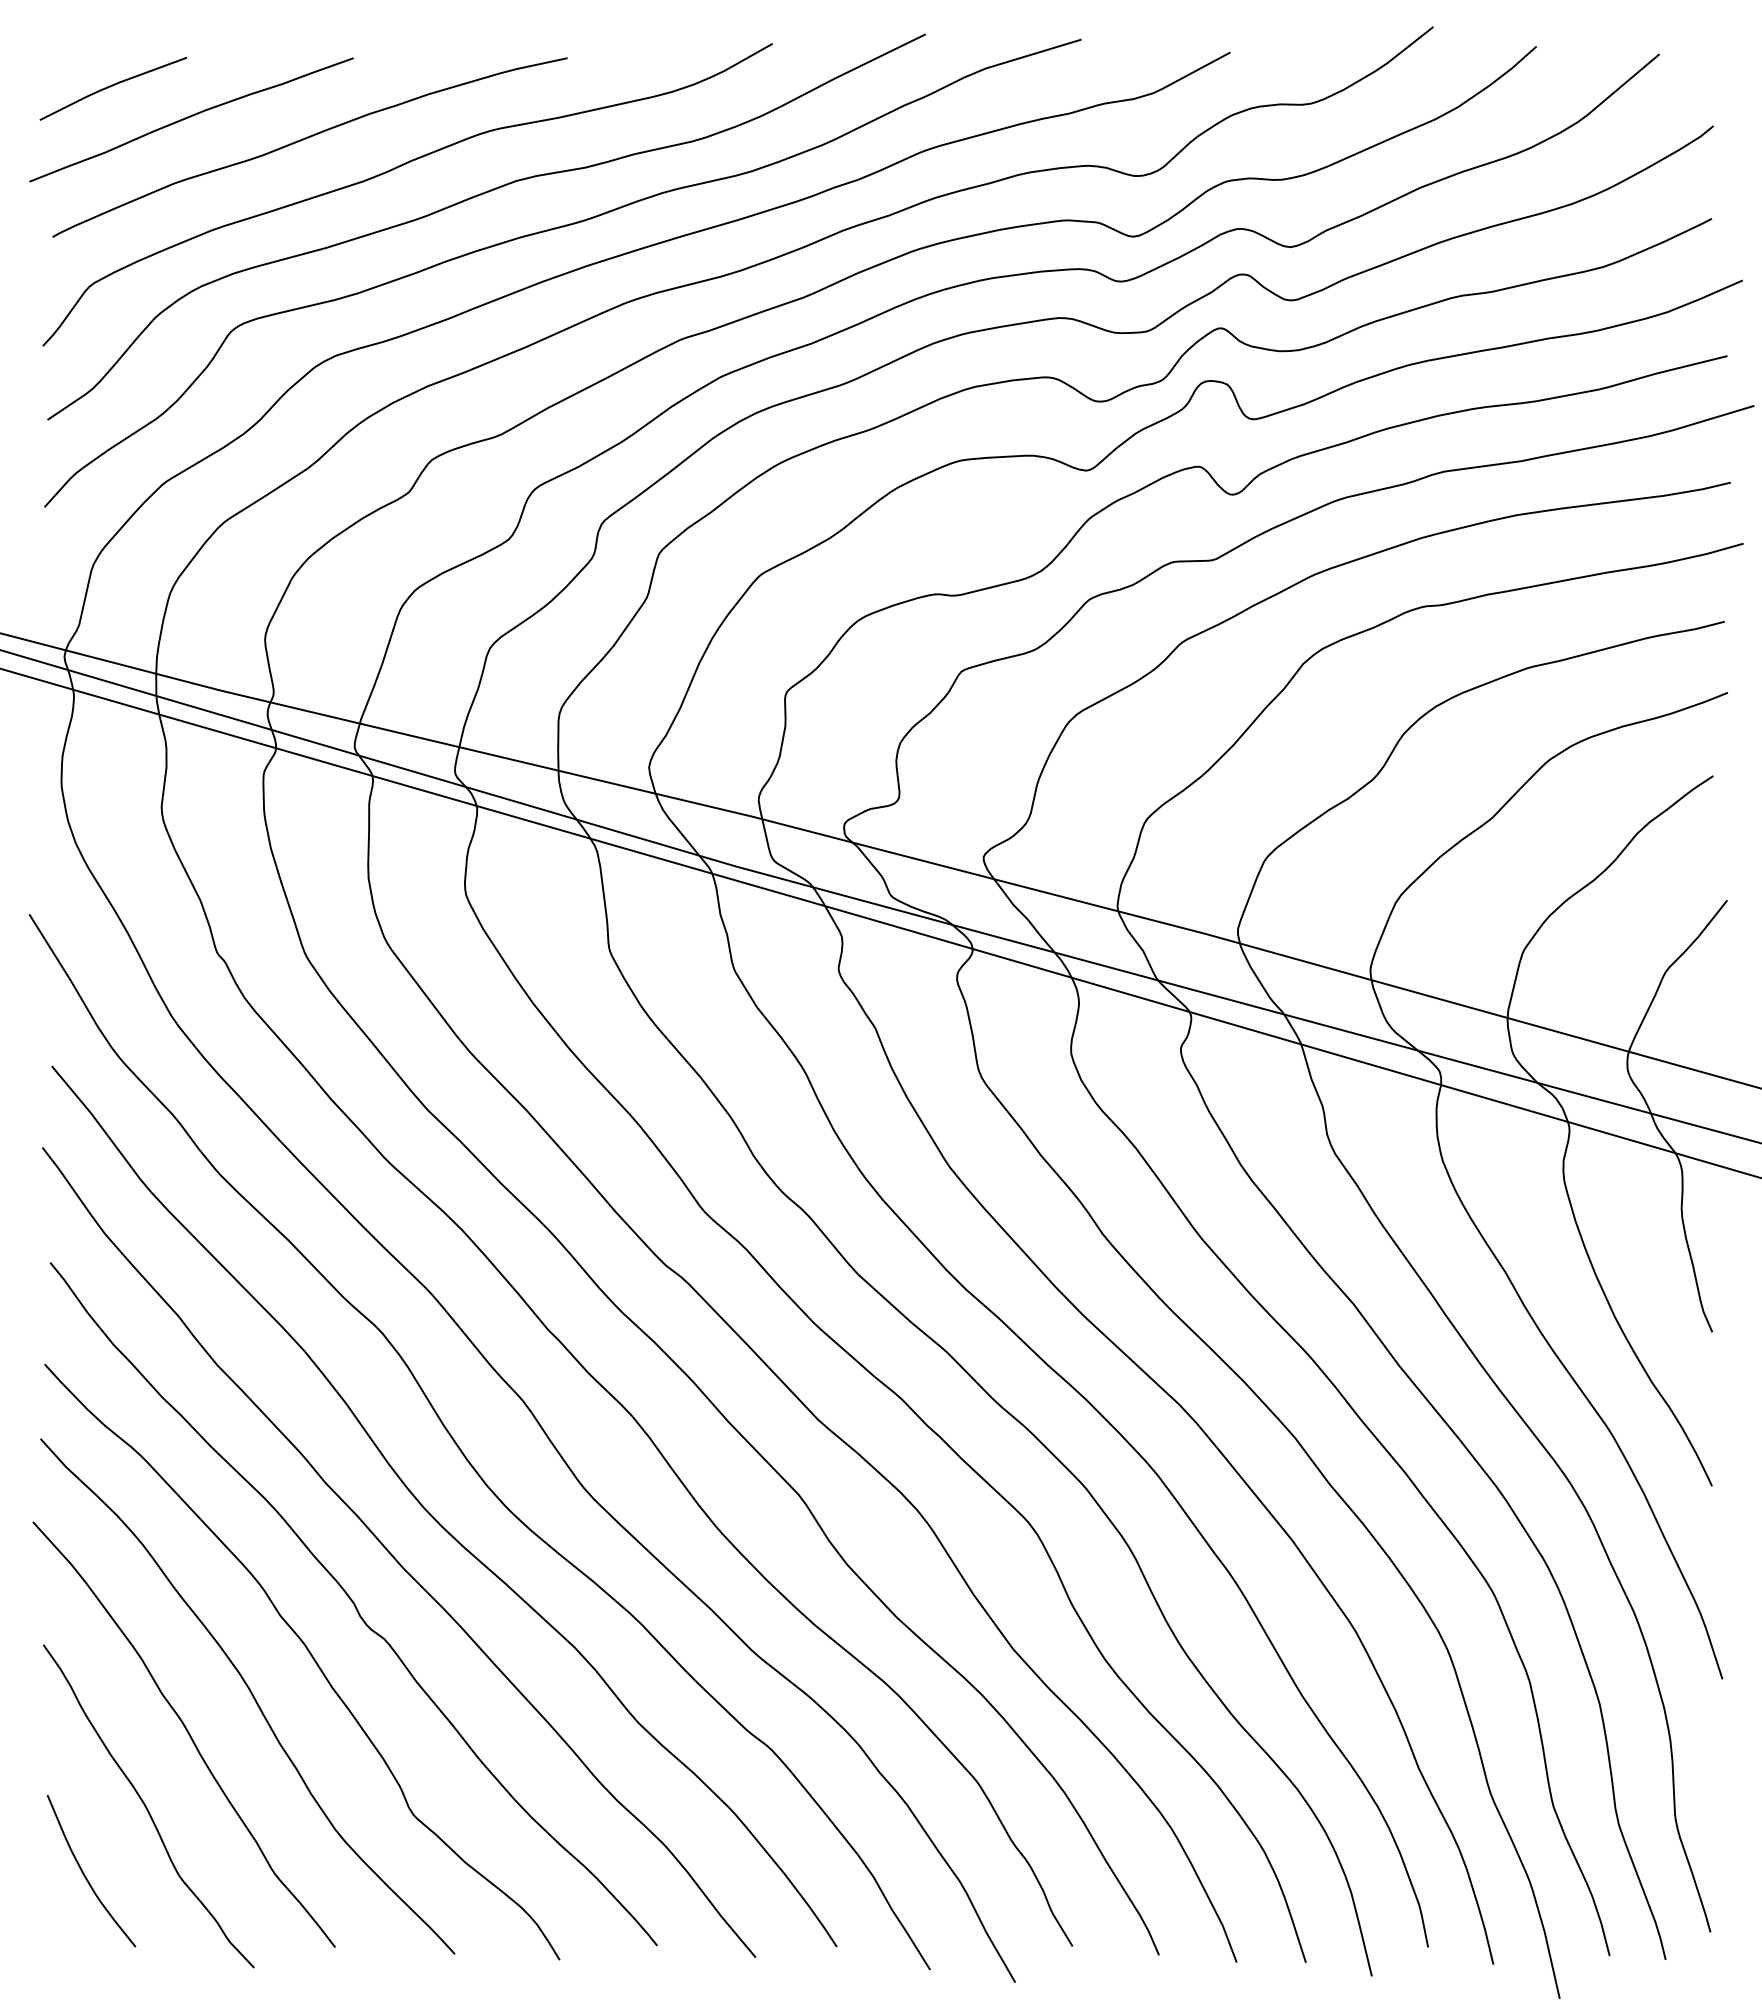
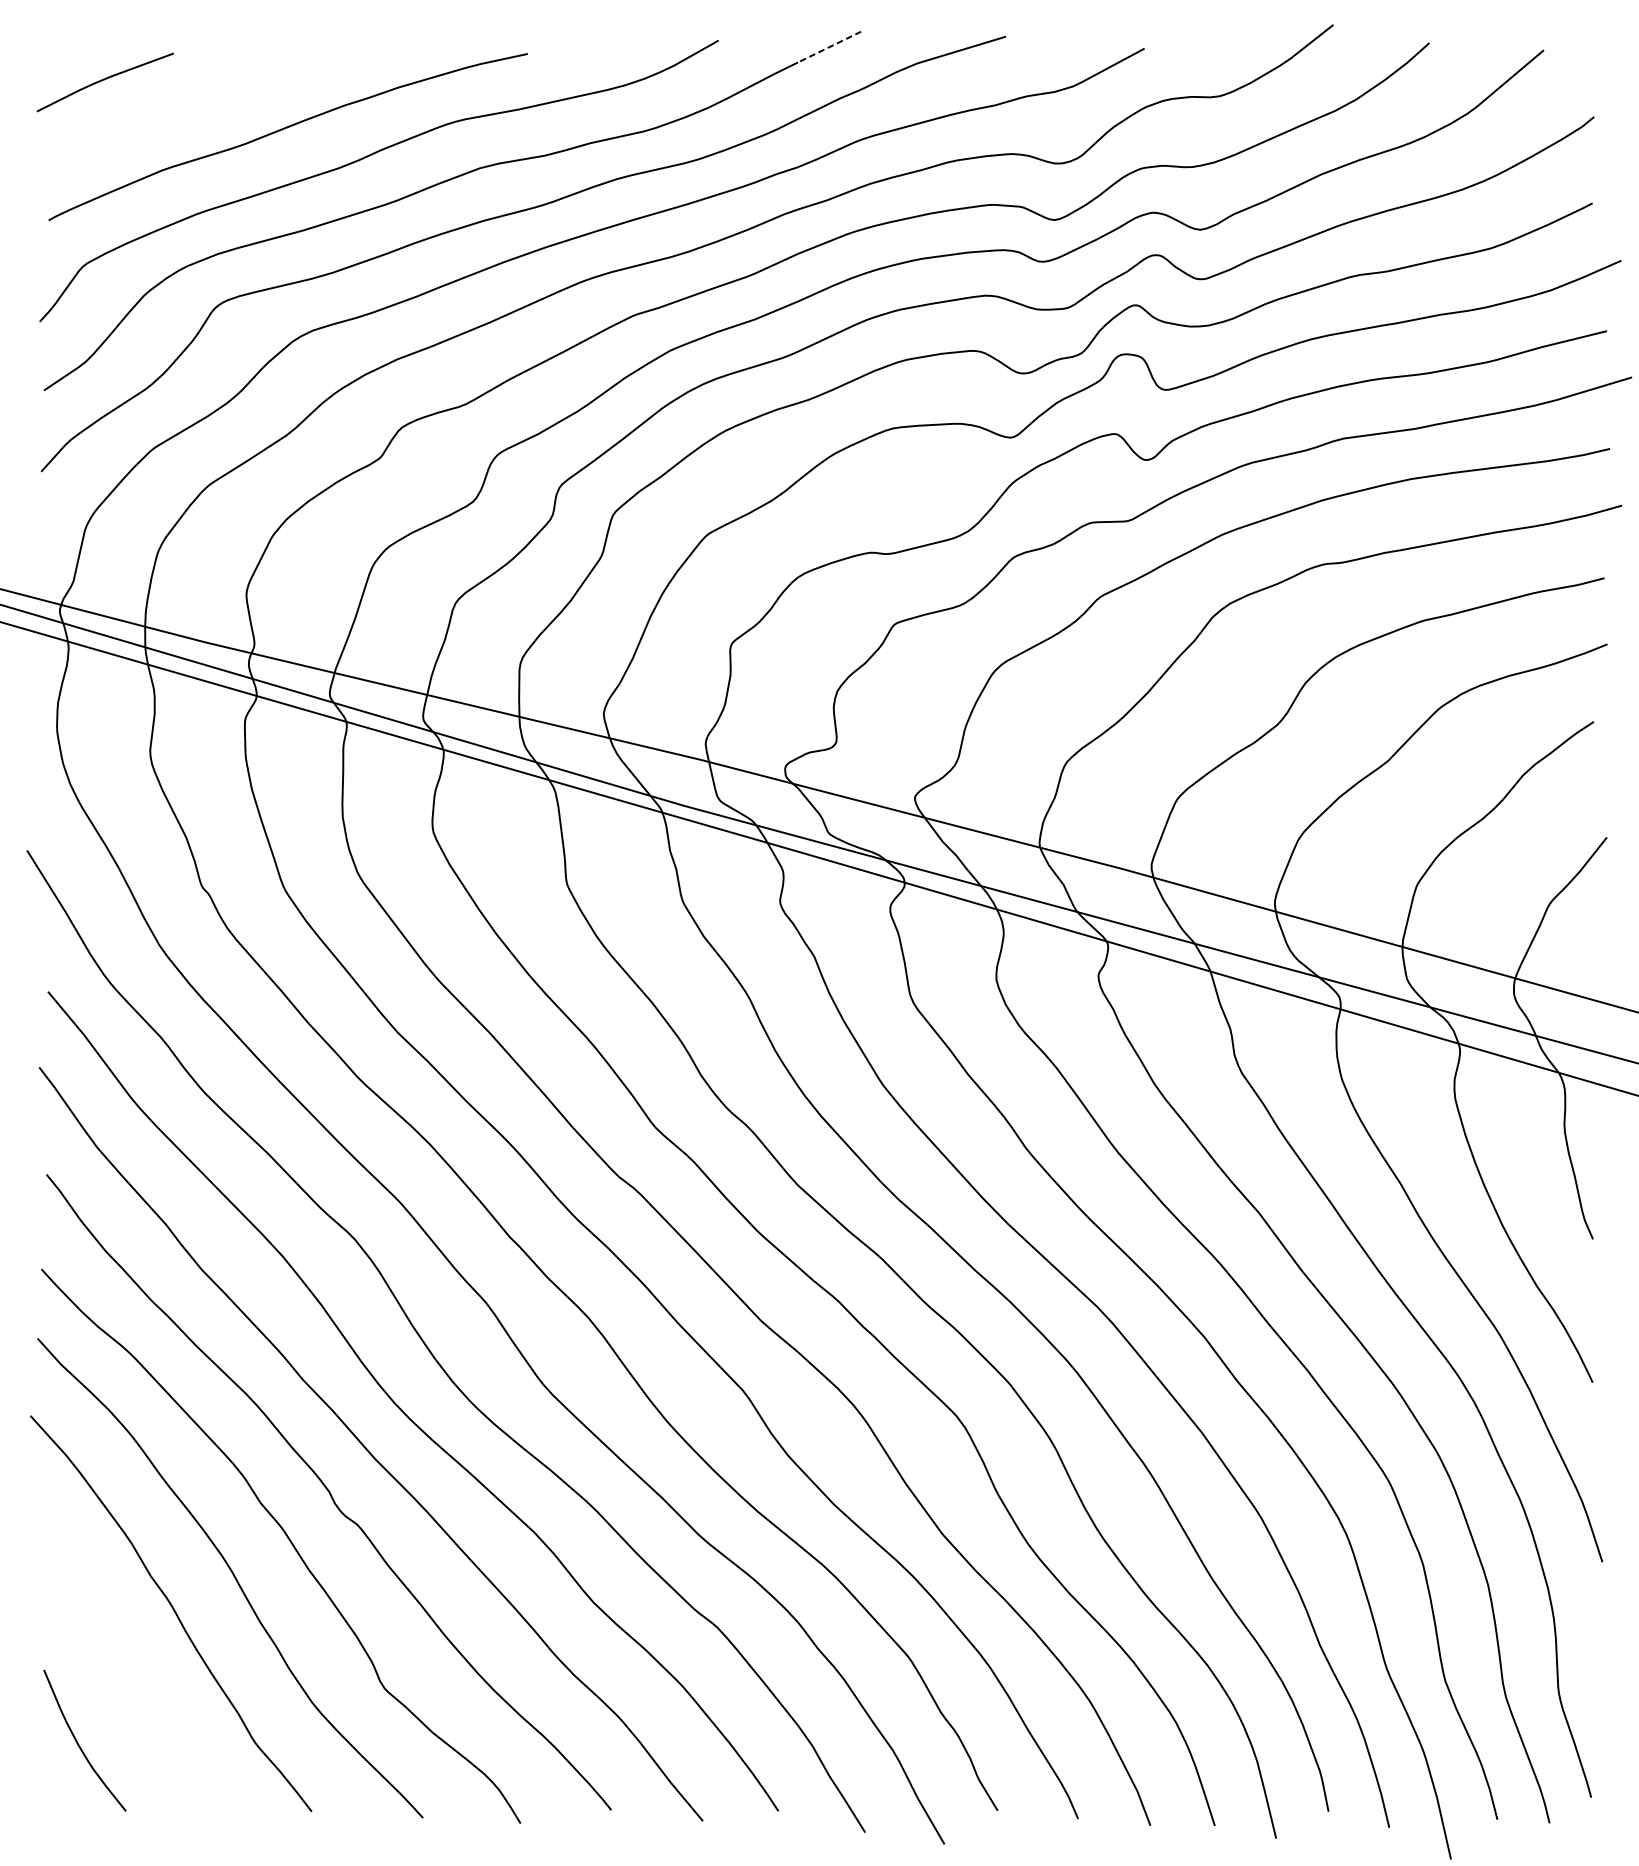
line: (891, 50) -> (829, 46), solid -> dashed
curve: (190, 117) -> (177, 109), removed
curve: (147, 1807) -> (137, 1681), removed

